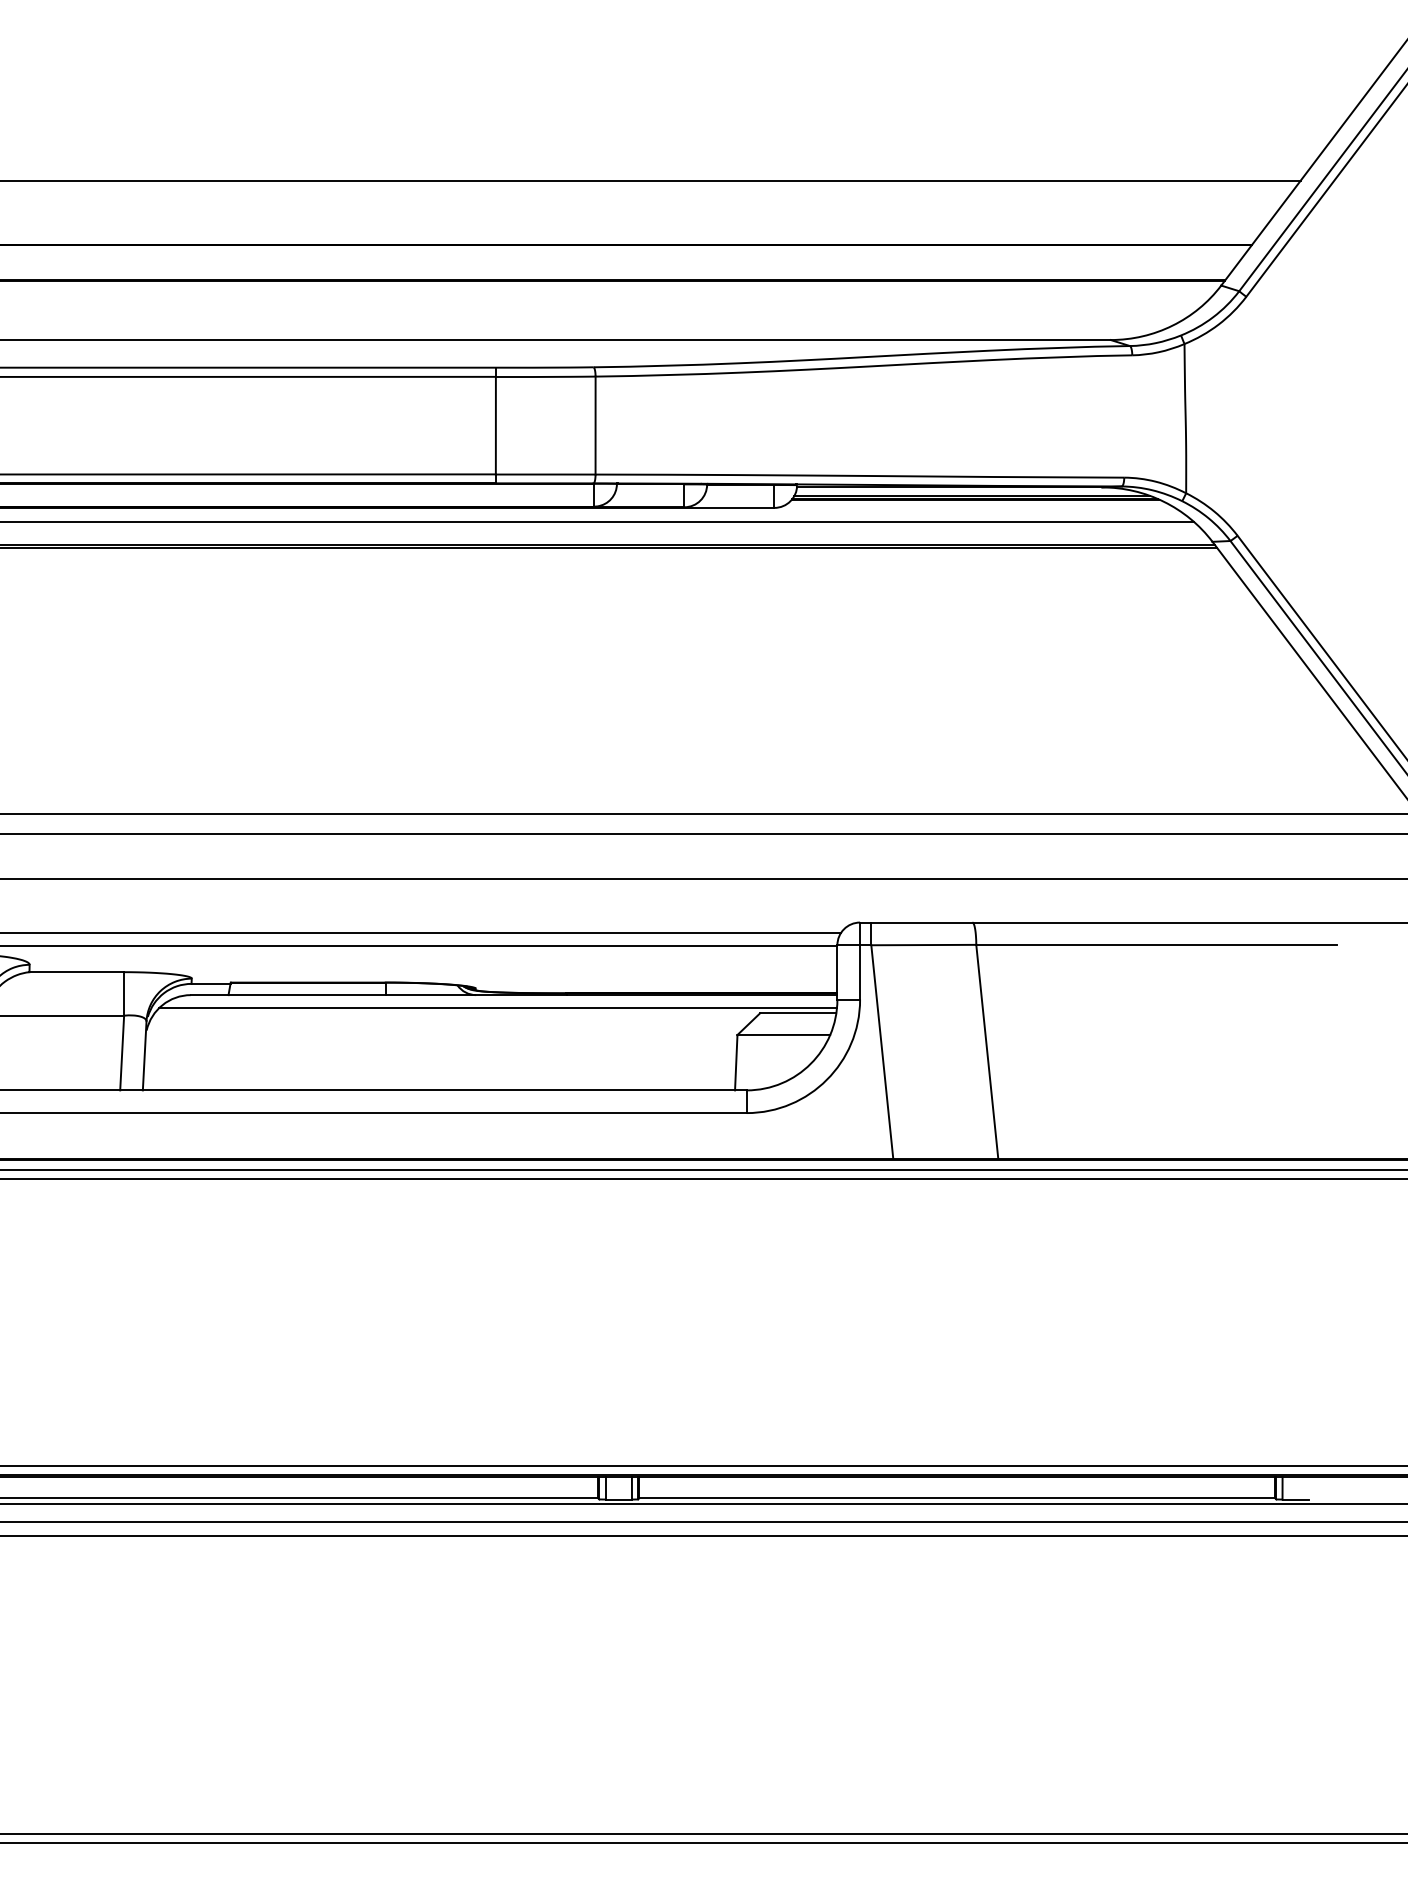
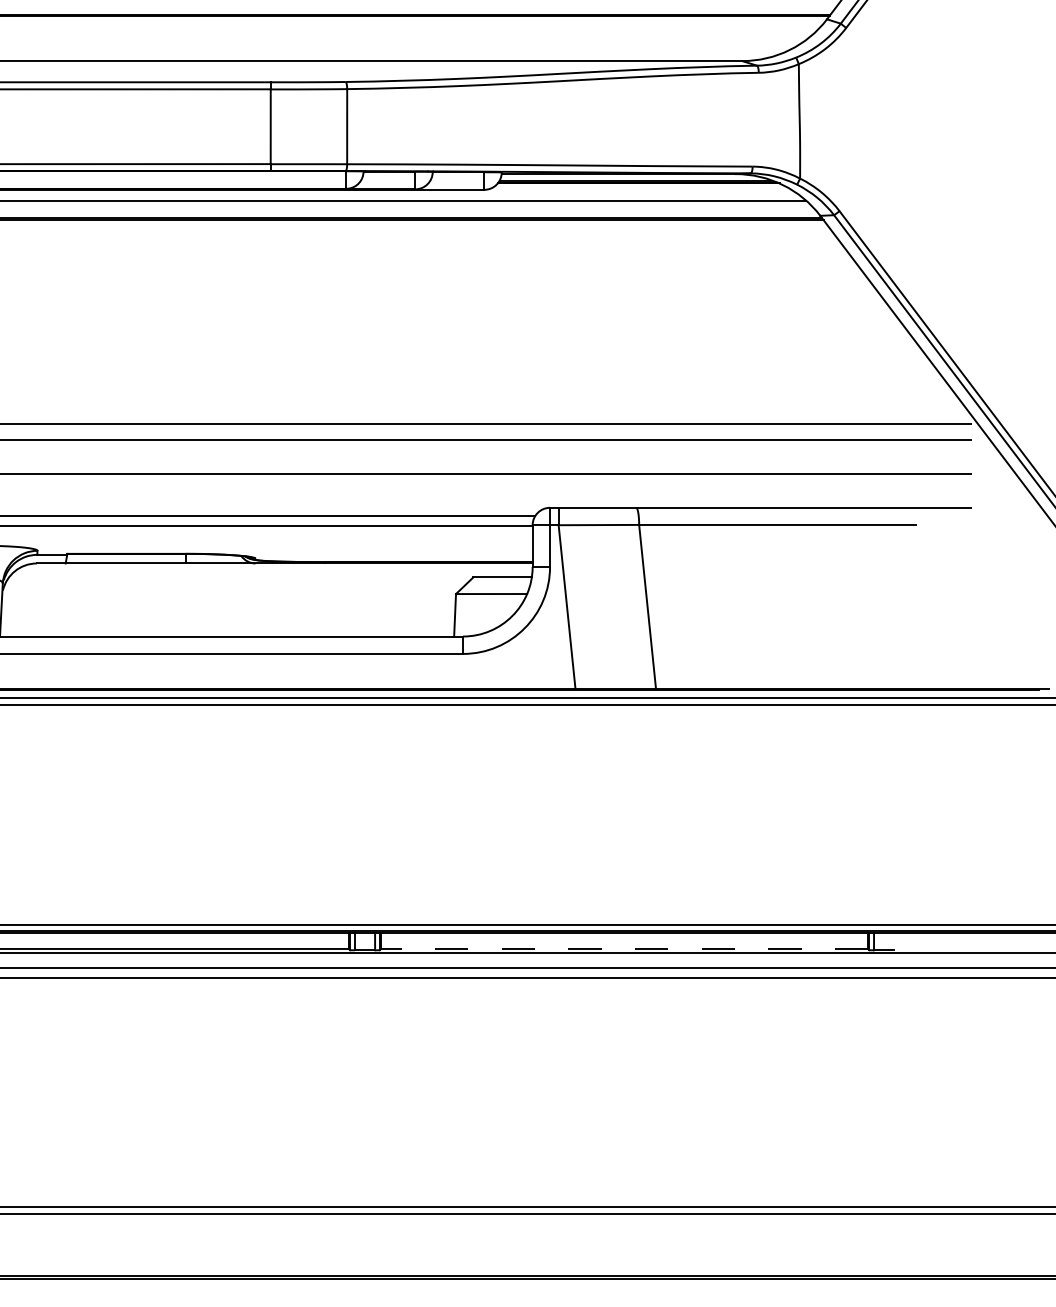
line: (498, 1008) -> (272, 573), removed
line: (956, 1498) -> (623, 949), solid -> dashed

